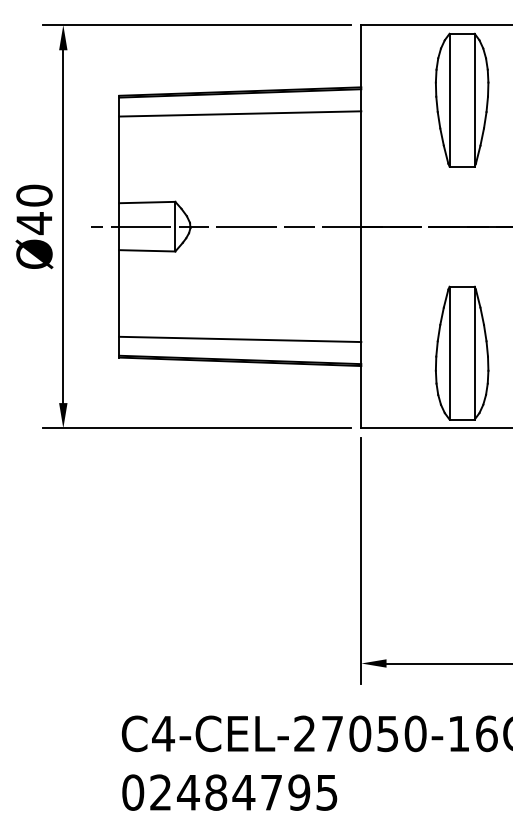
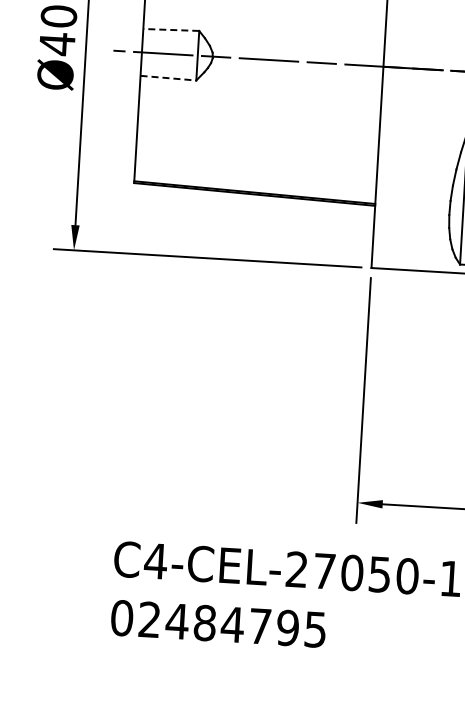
line: (147, 202) -> (171, 29), solid -> dashed
line: (147, 250) -> (168, 77), solid -> dashed
line: (240, 339) -> (256, 172), removed

